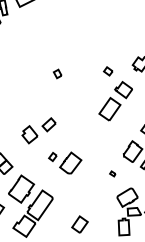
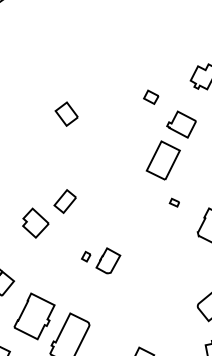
part: (57, 73) -> (66, 113), size x1.6
part: (65, 162) -> (101, 260), size x0.7
part: (112, 173) -> (173, 202), moved

